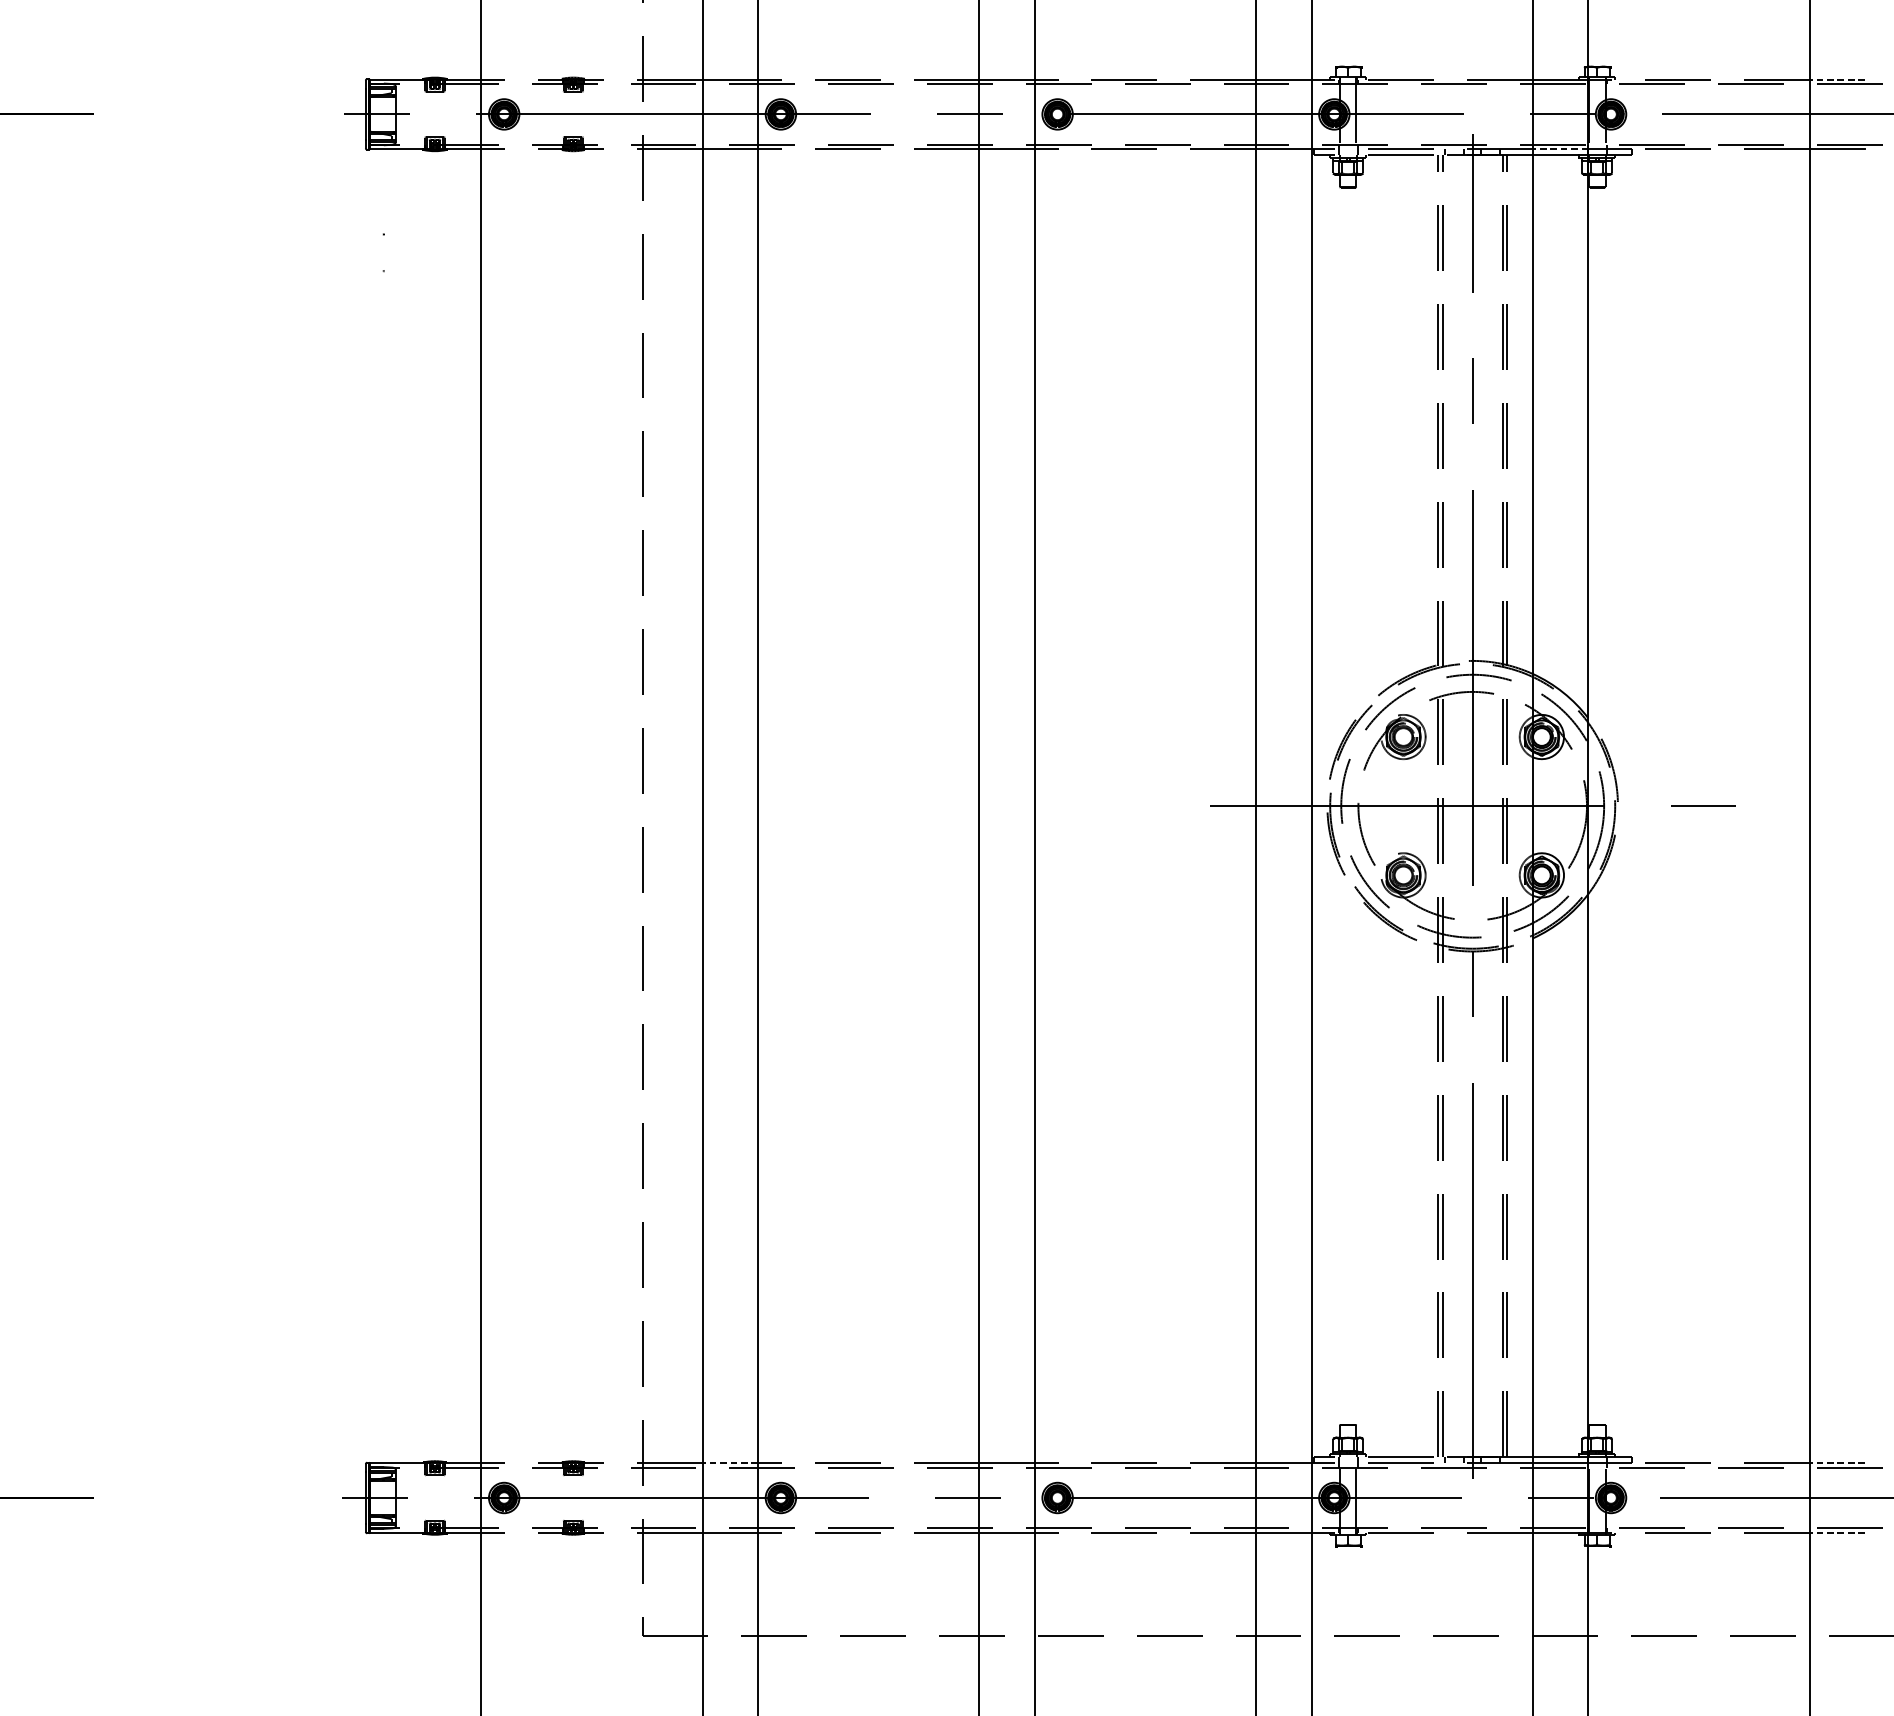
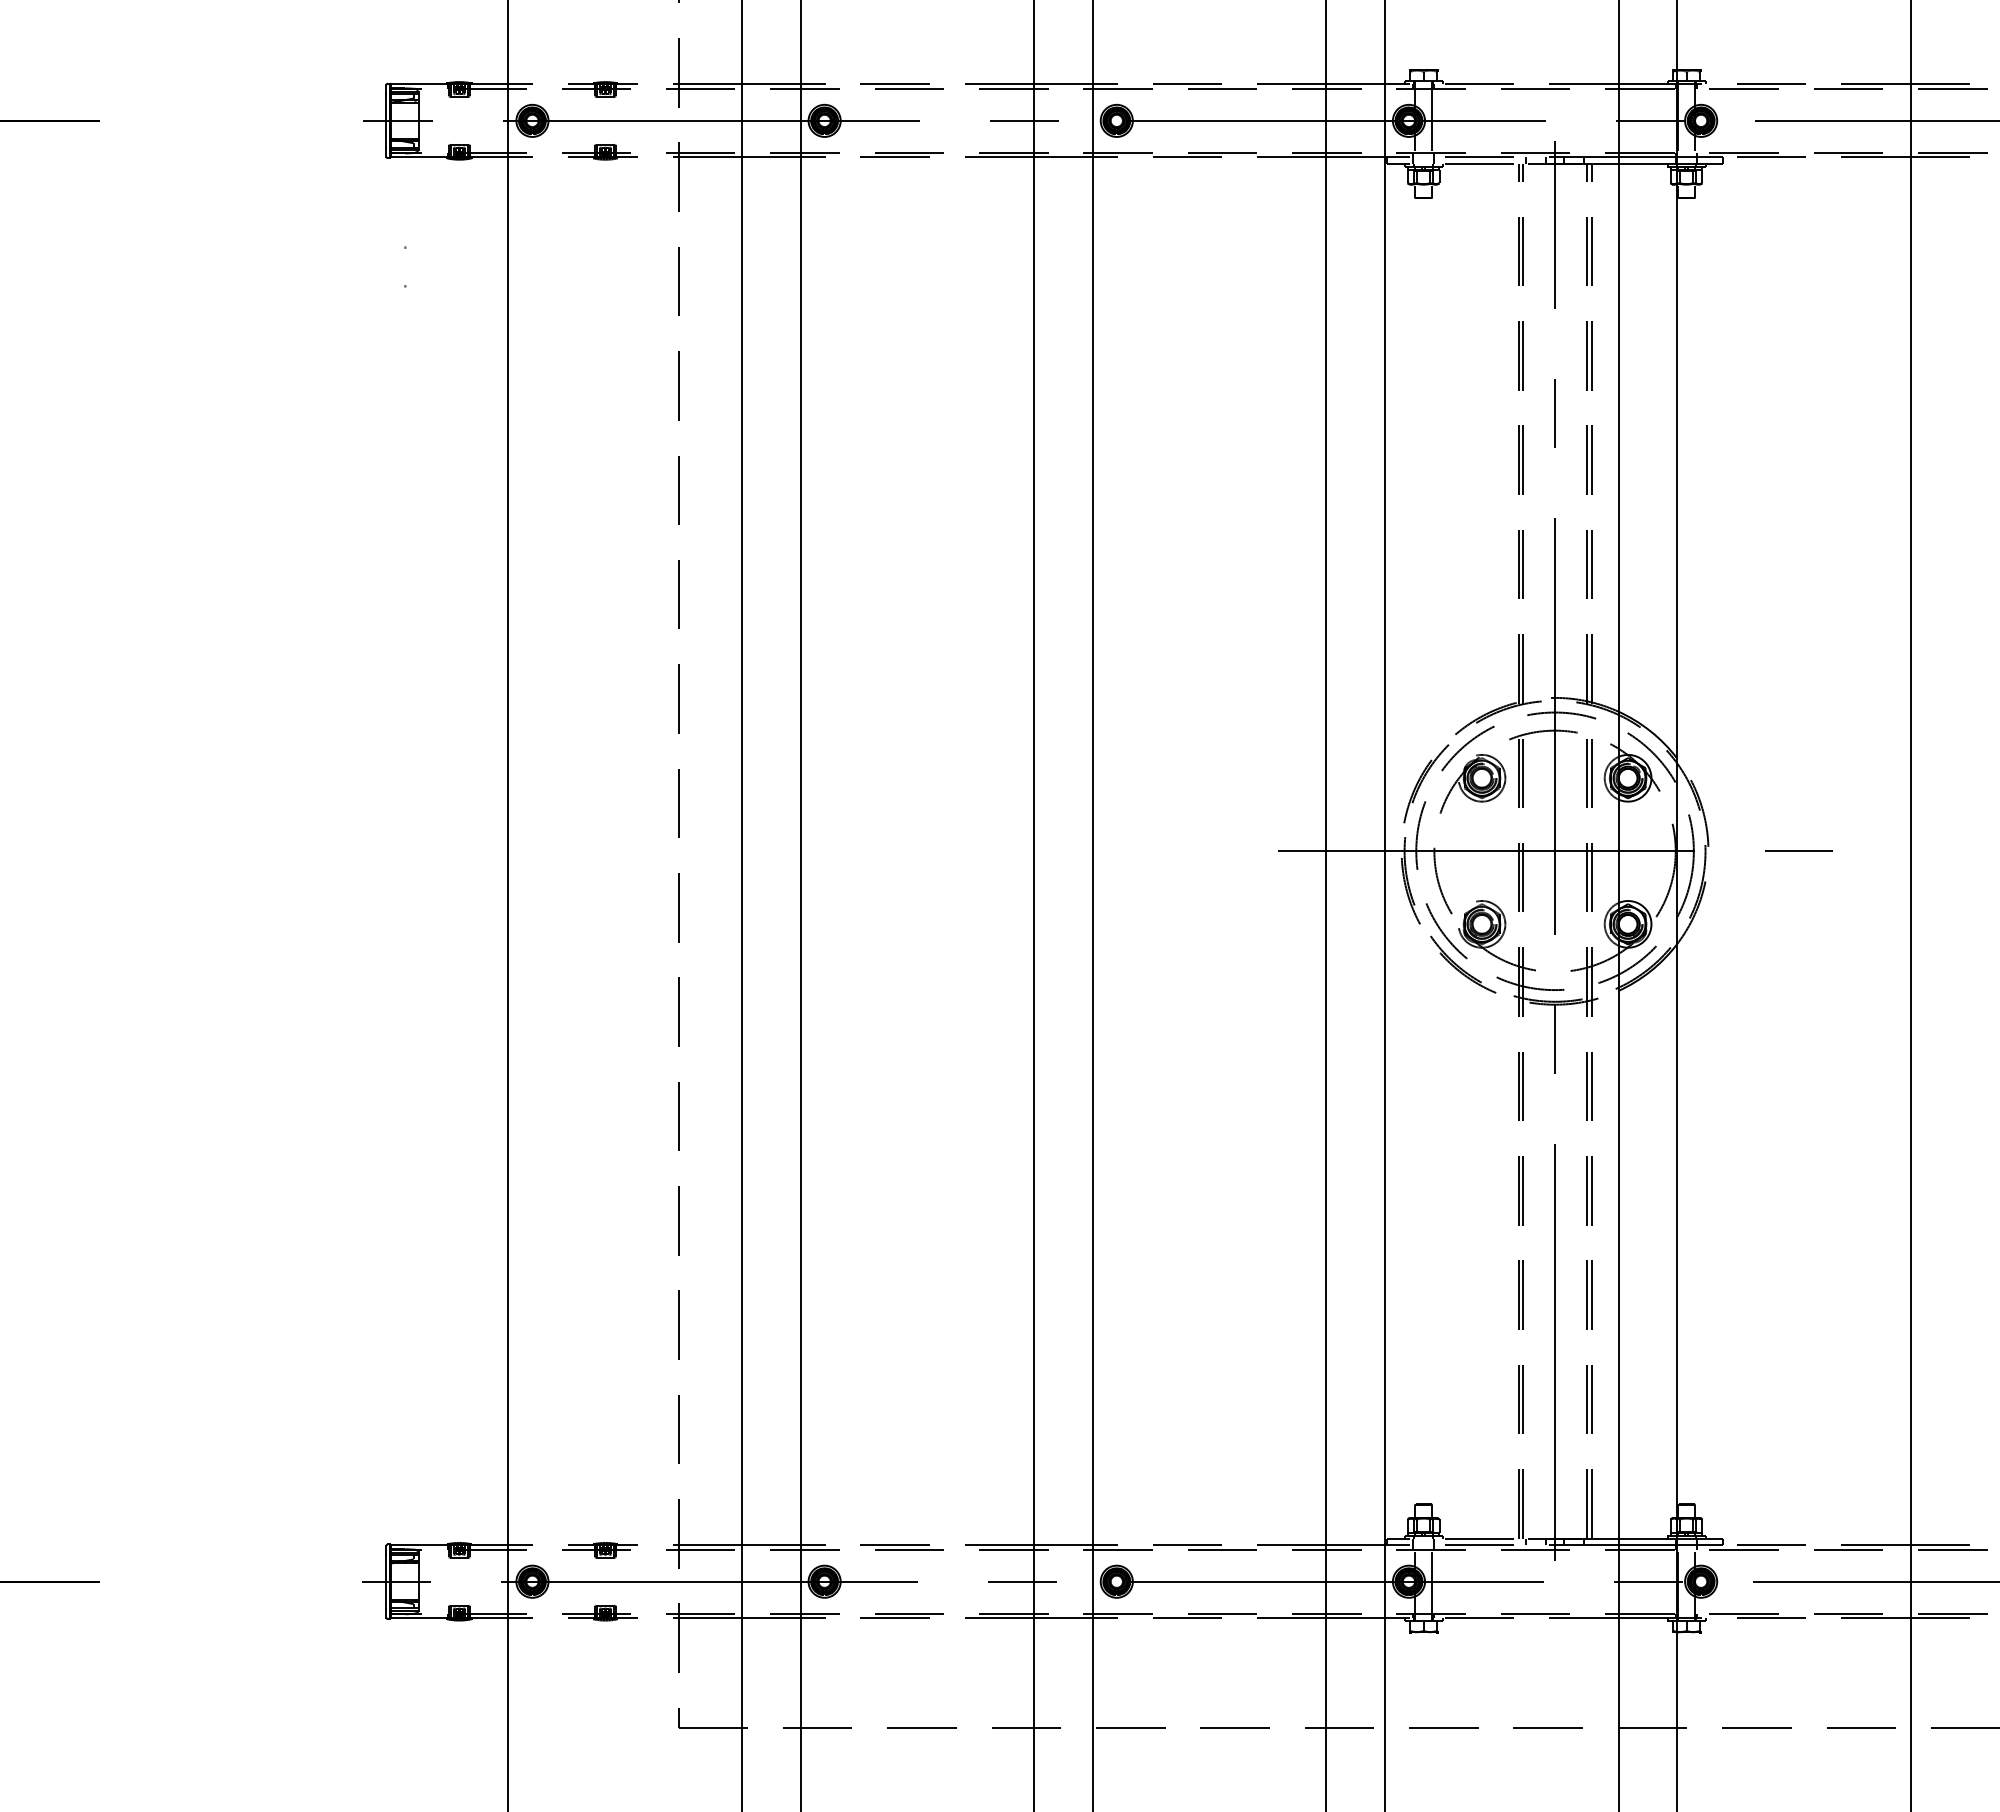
line: (1836, 79) -> (1939, 84), dashed -> solid
line: (1560, 149) -> (1647, 157), dashed -> solid
line: (729, 1463) -> (770, 1545), dashed -> solid
line: (1836, 1463) -> (1939, 1545), dashed -> solid
line: (1836, 1532) -> (1939, 1618), dashed -> solid

